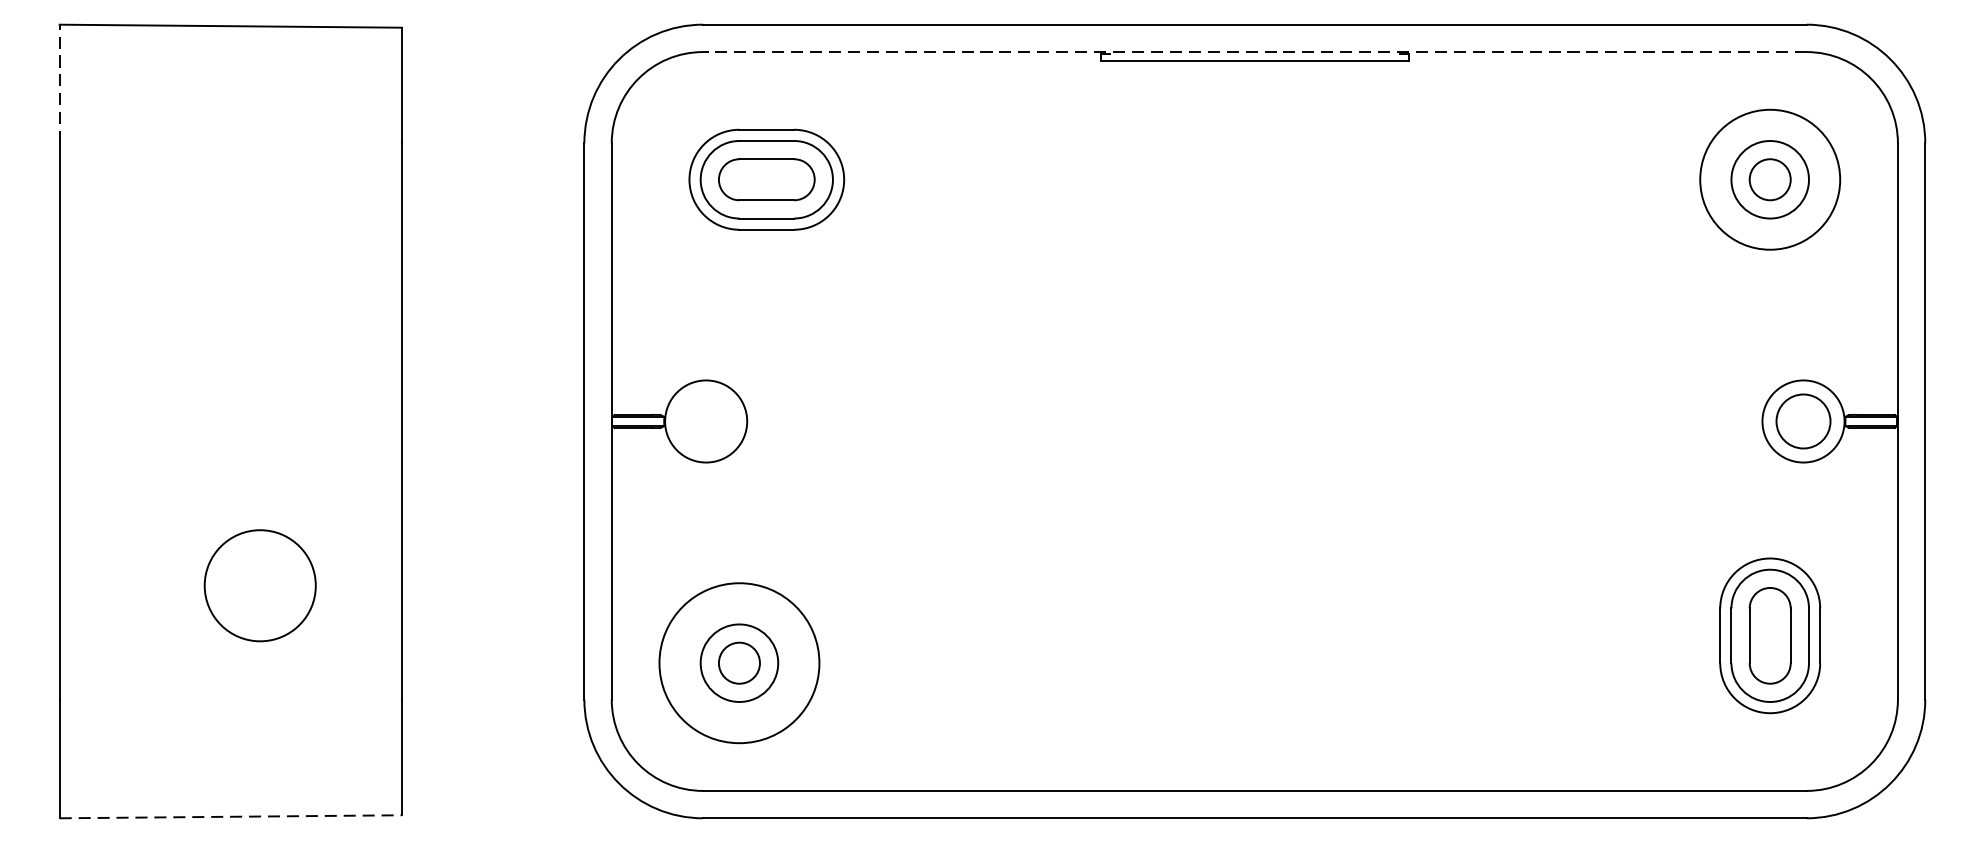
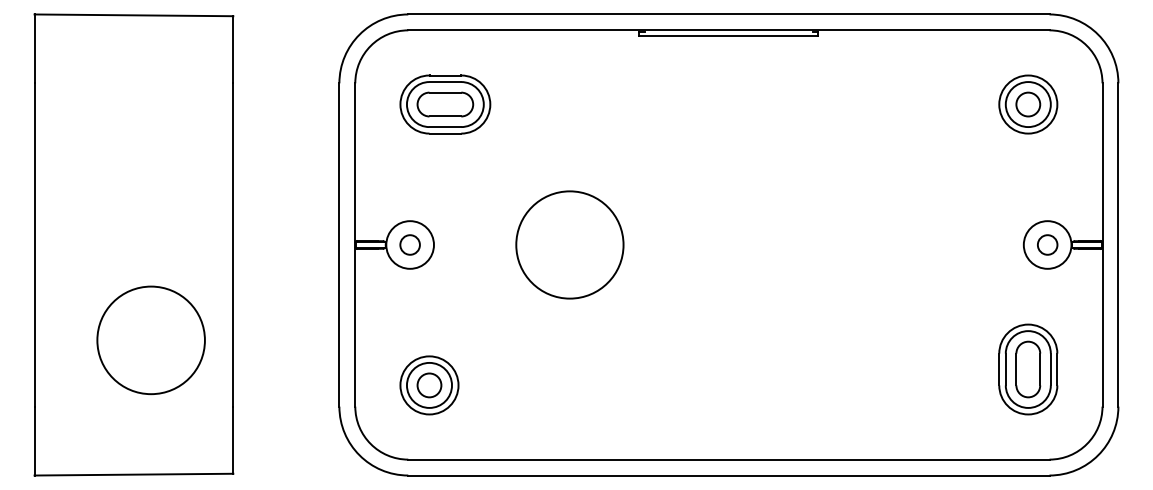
line: (1254, 52) -> (728, 30), dashed -> solid
line: (59, 83) -> (34, 48), dashed -> solid
circle: (1770, 179) -> (1028, 104), size x0.71
circle: (705, 420) -> (409, 244), added
circle: (980, 420) -> (569, 244), added
circle: (1803, 420) -> (1047, 244), size x0.62
circle: (259, 585) -> (150, 340), size x1.67
circle: (739, 663) -> (429, 385), size x0.62
line: (231, 816) -> (134, 474), dashed -> solid

